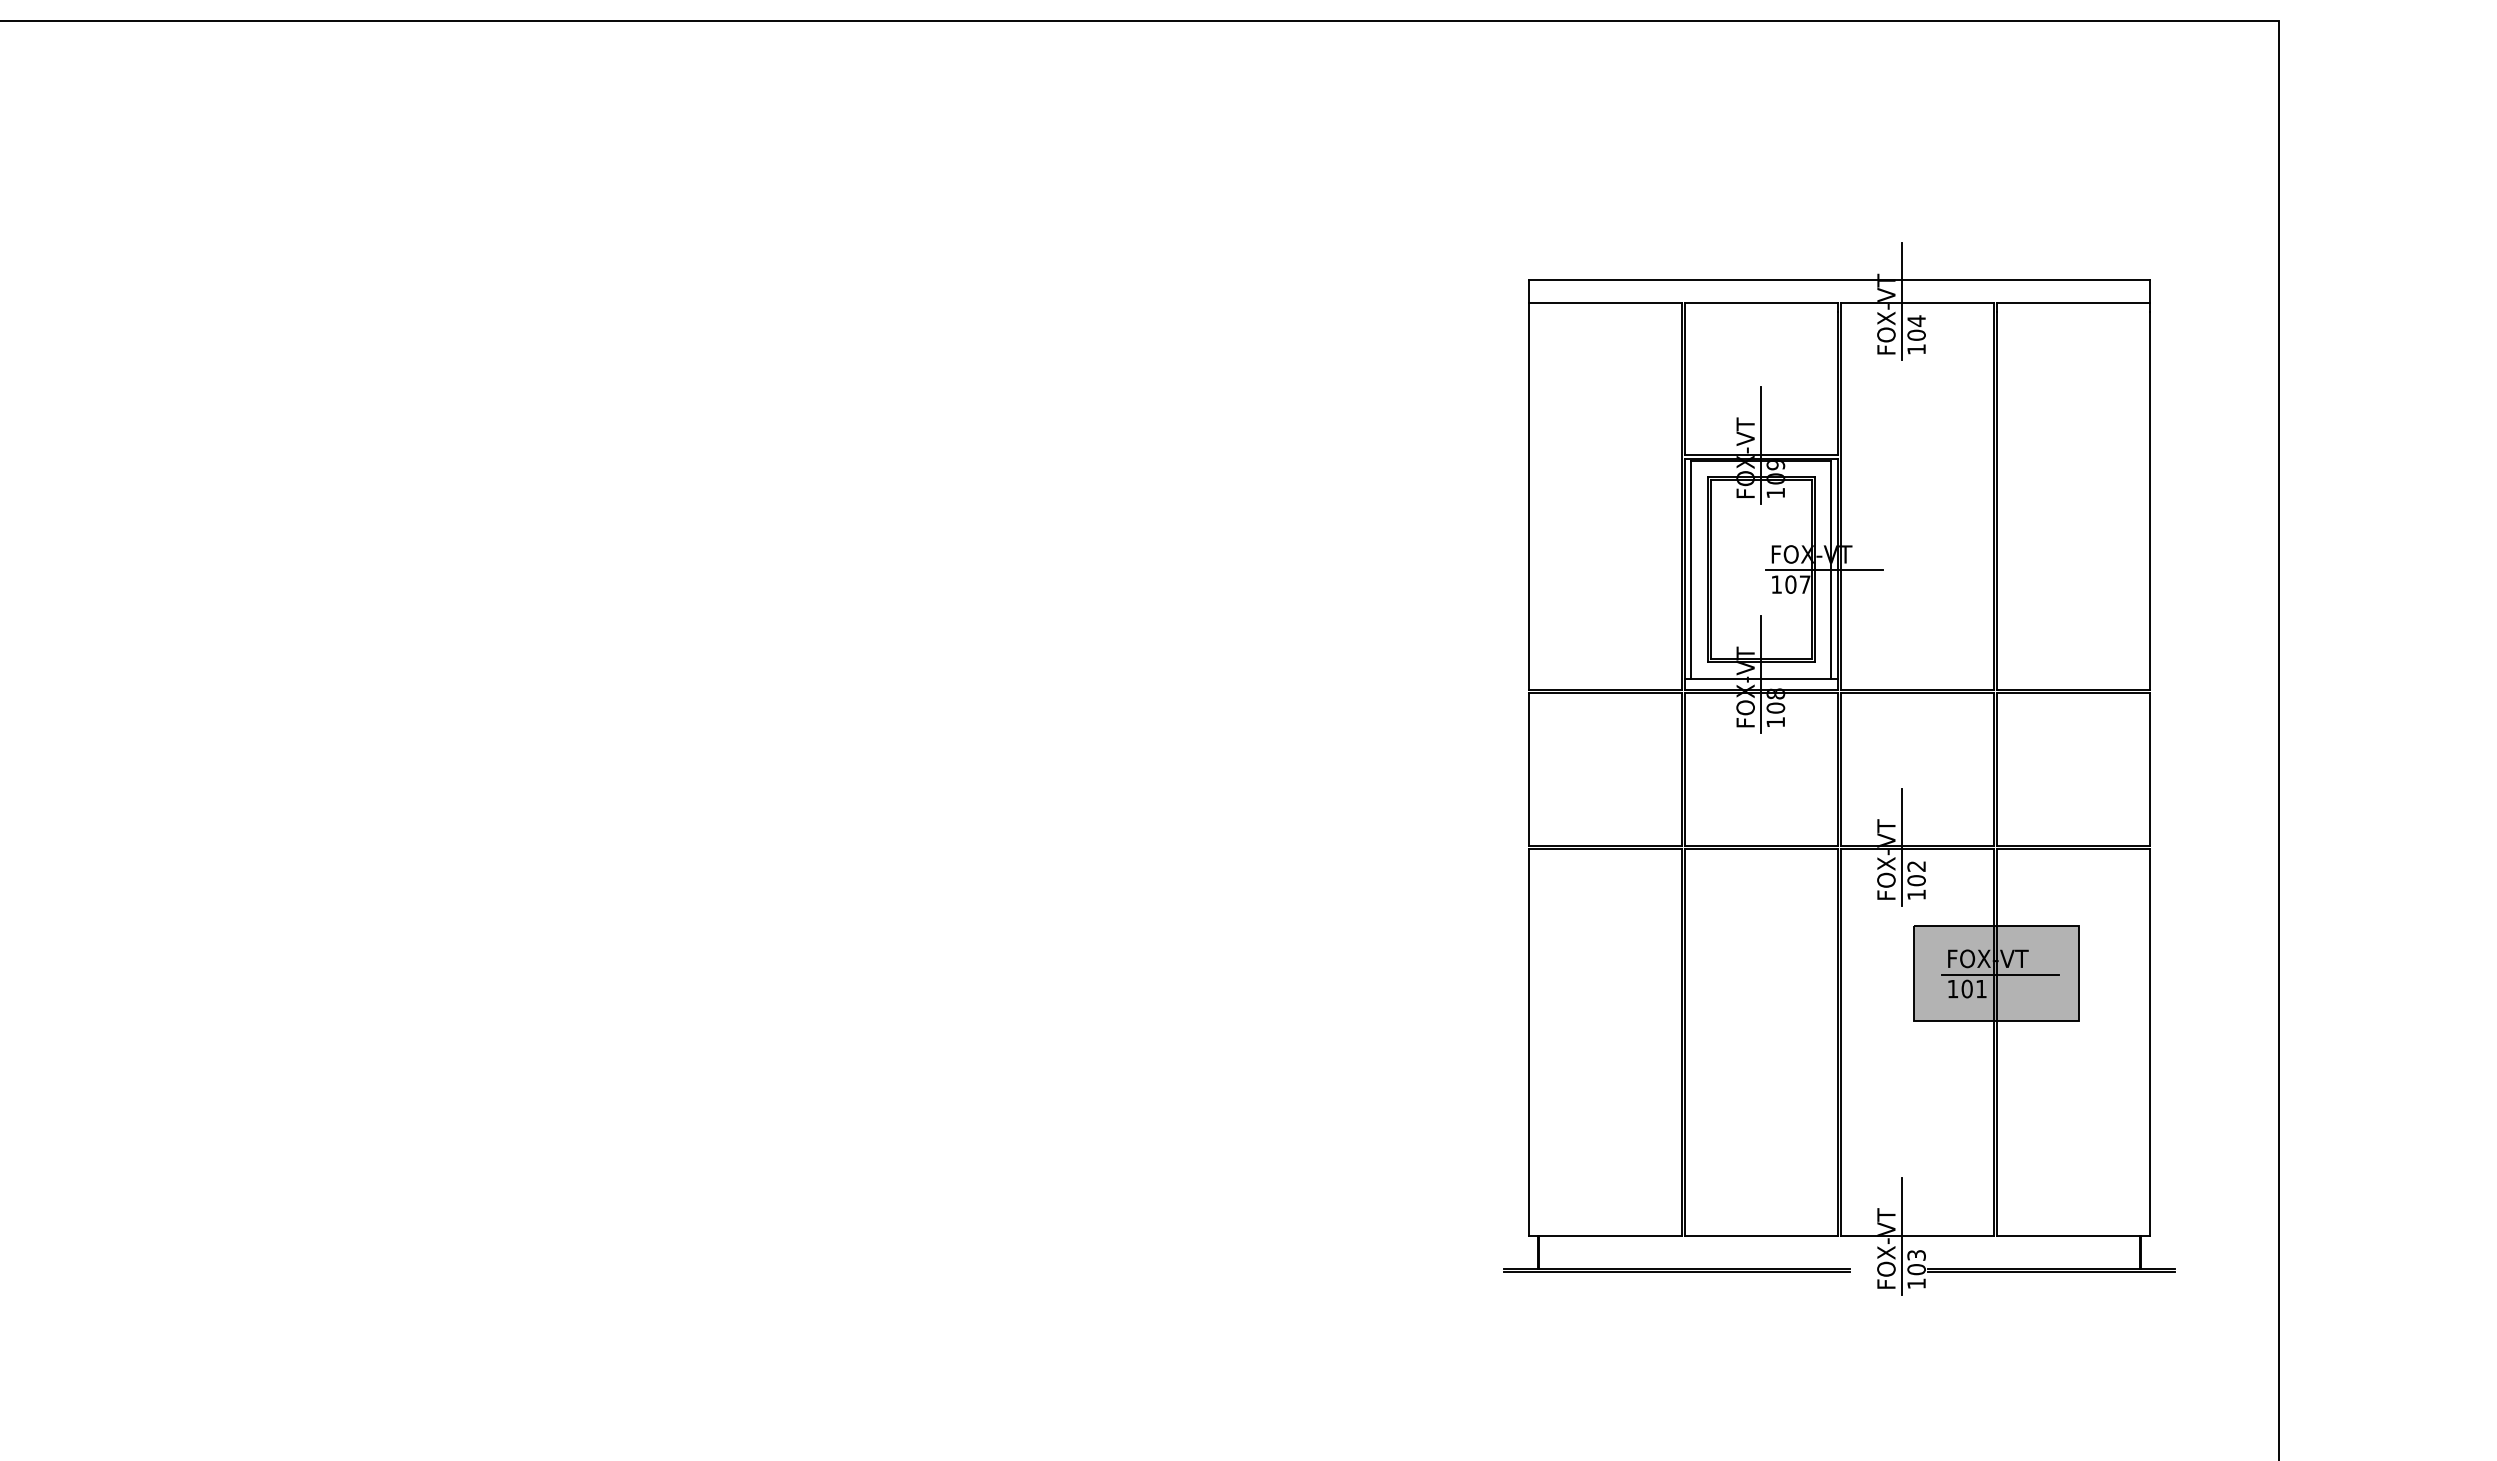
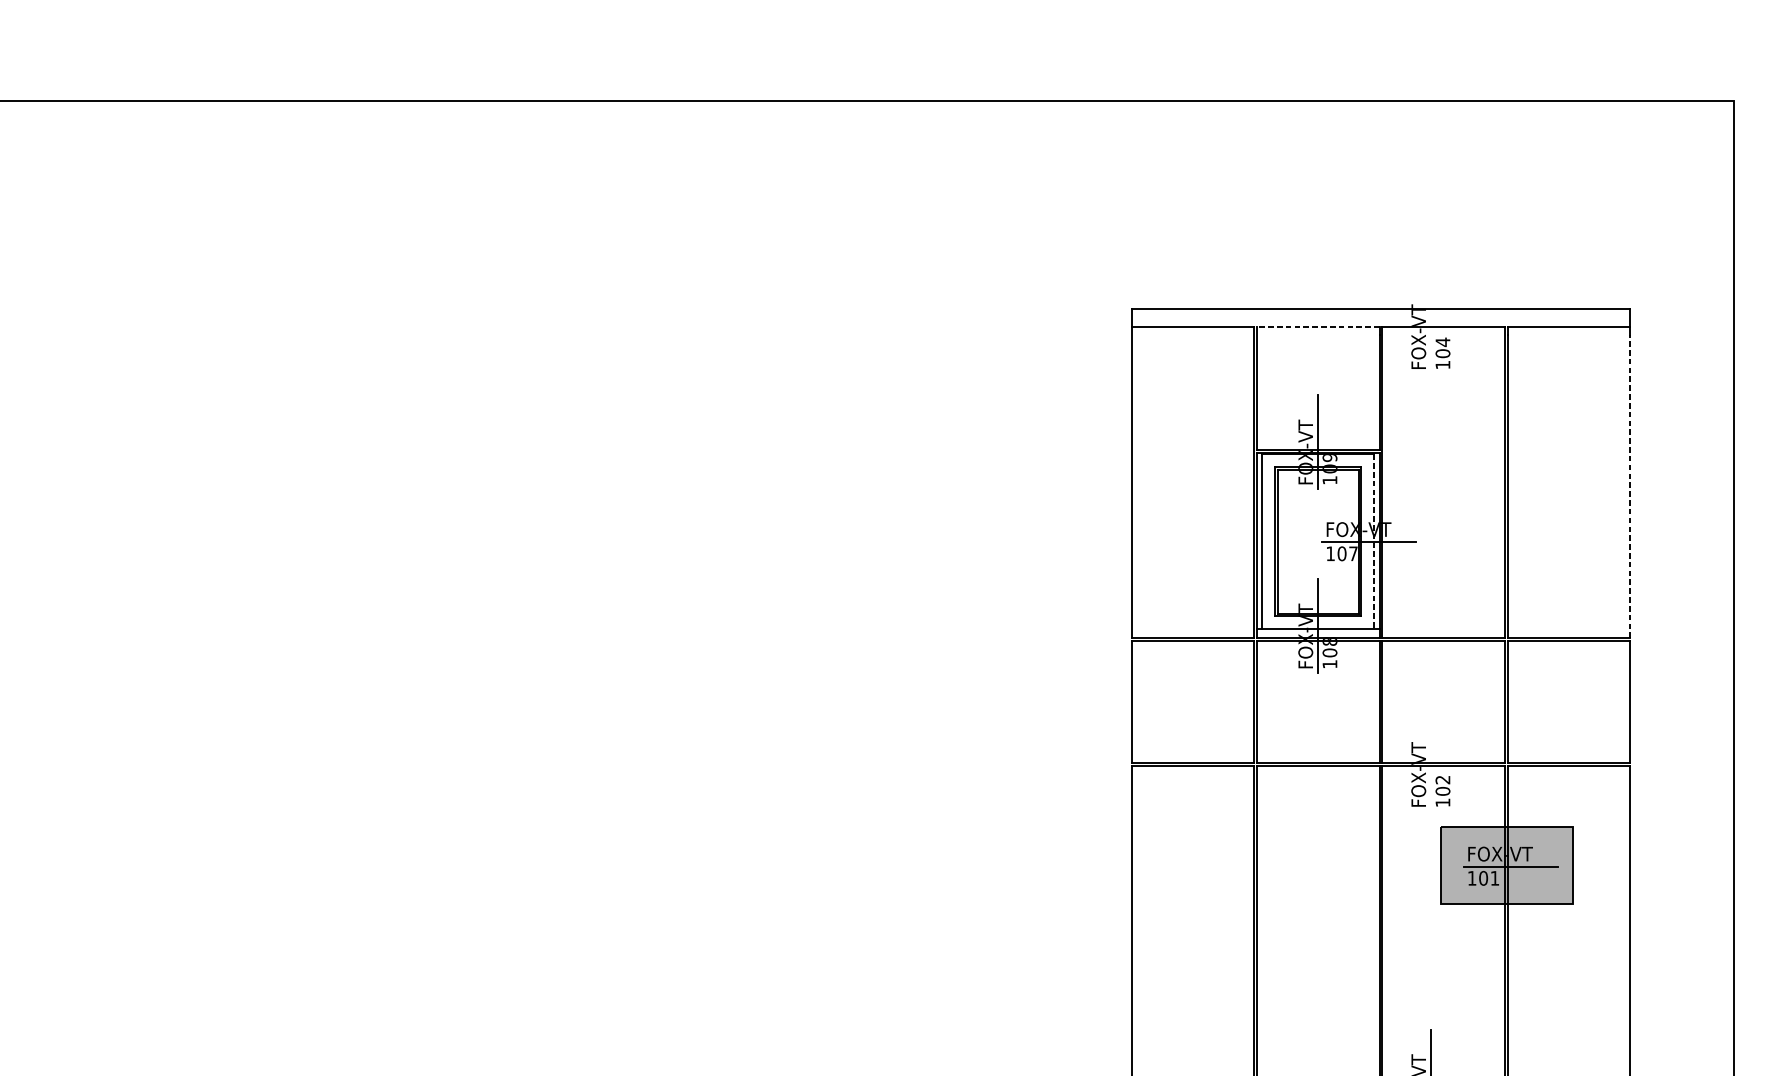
line: (1902, 301) -> (1431, 326), removed
line: (1760, 302) -> (1317, 327), solid -> dashed
line: (2150, 500) -> (1630, 486), solid -> dashed
line: (1831, 569) -> (1374, 541), solid -> dashed
line: (1902, 846) -> (1431, 763), removed

